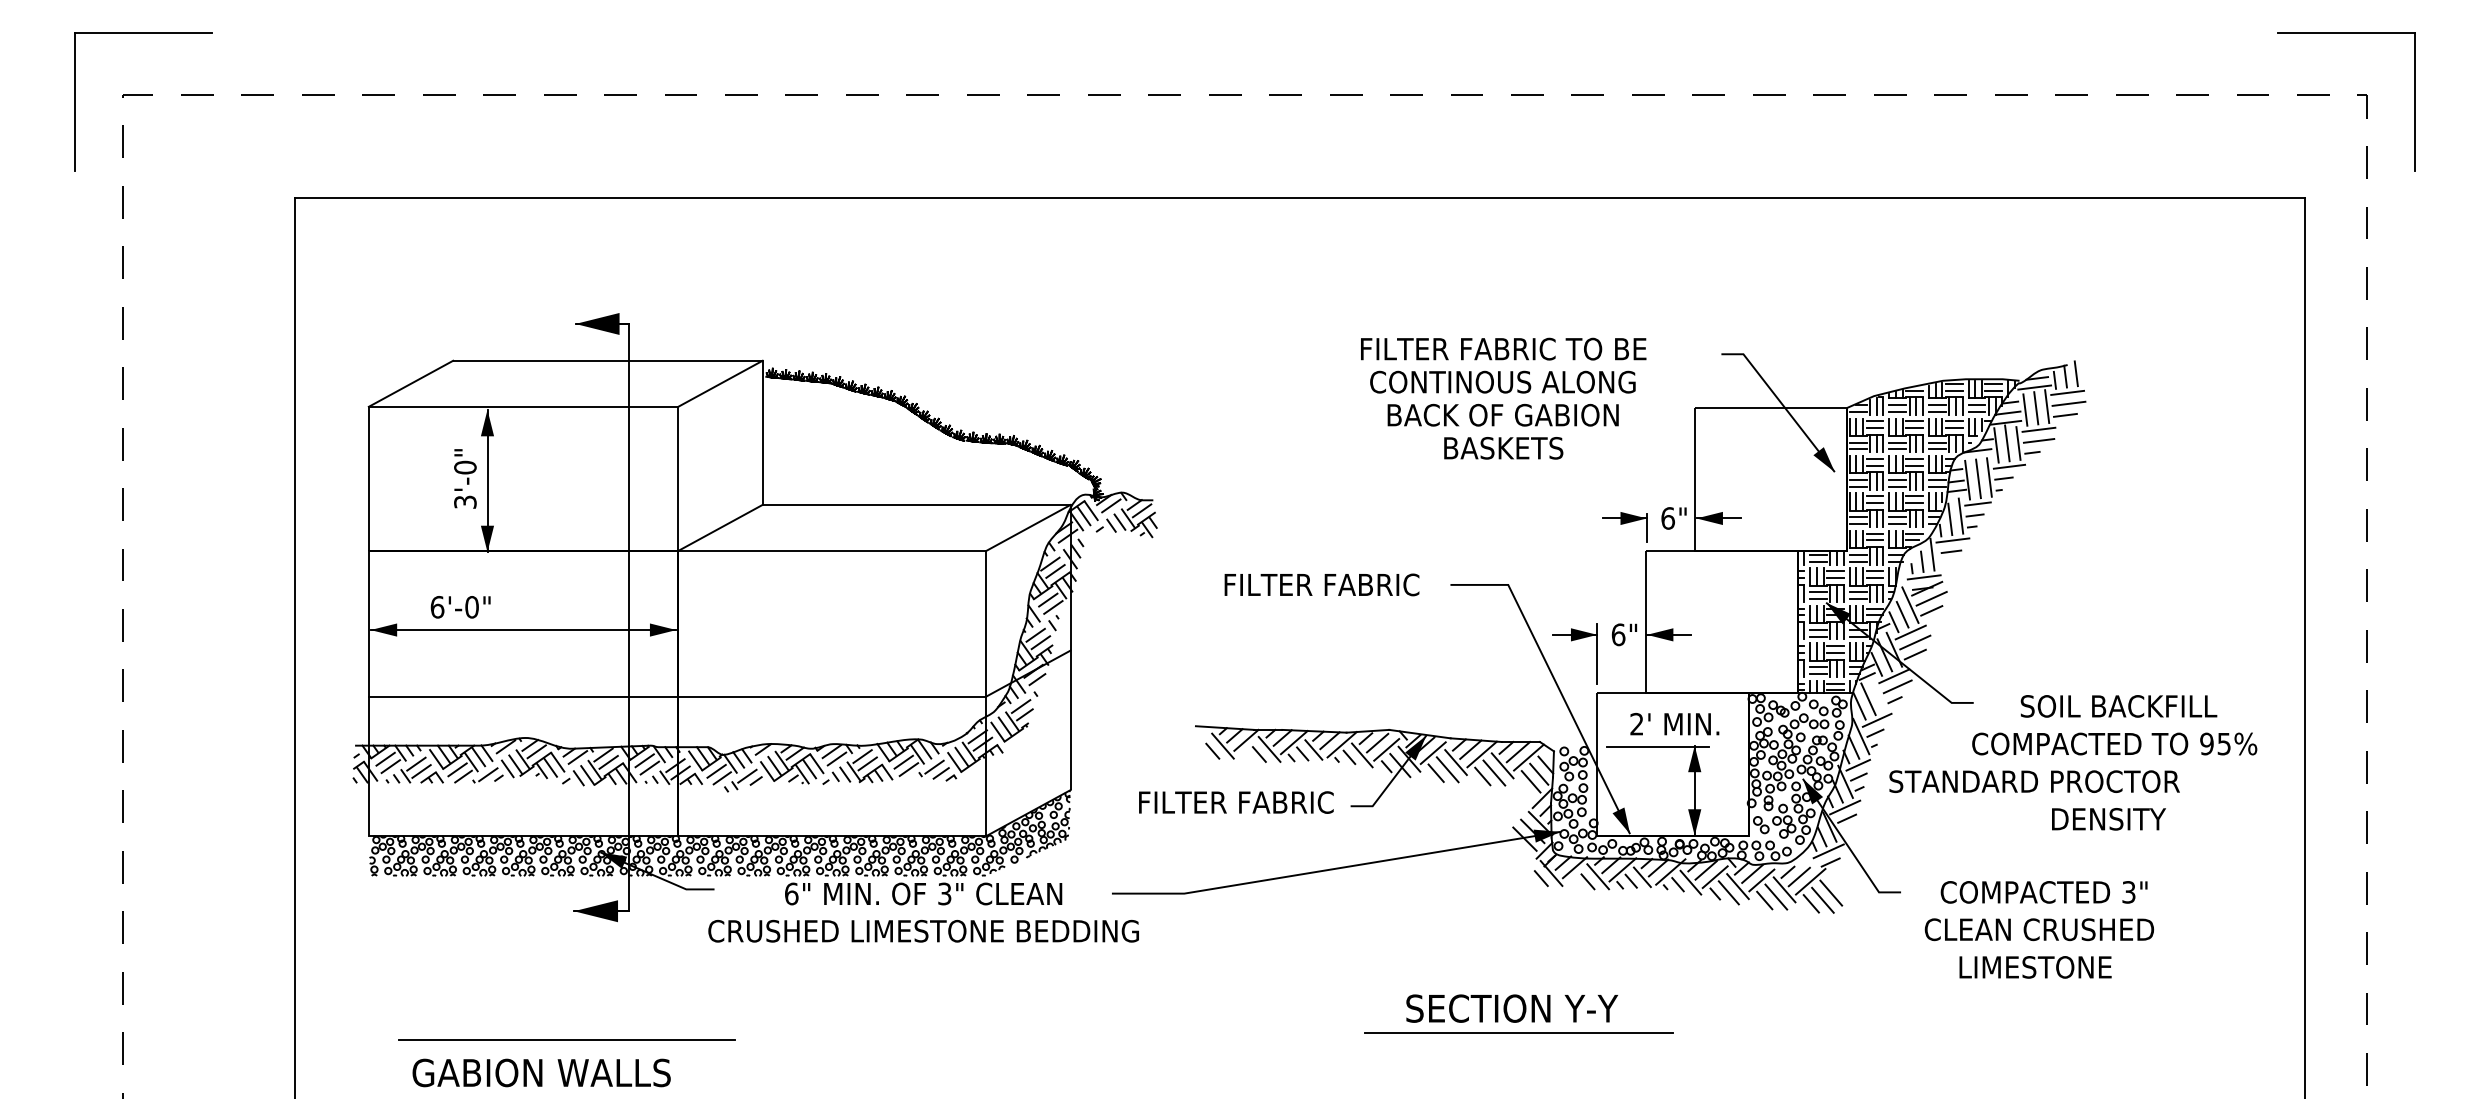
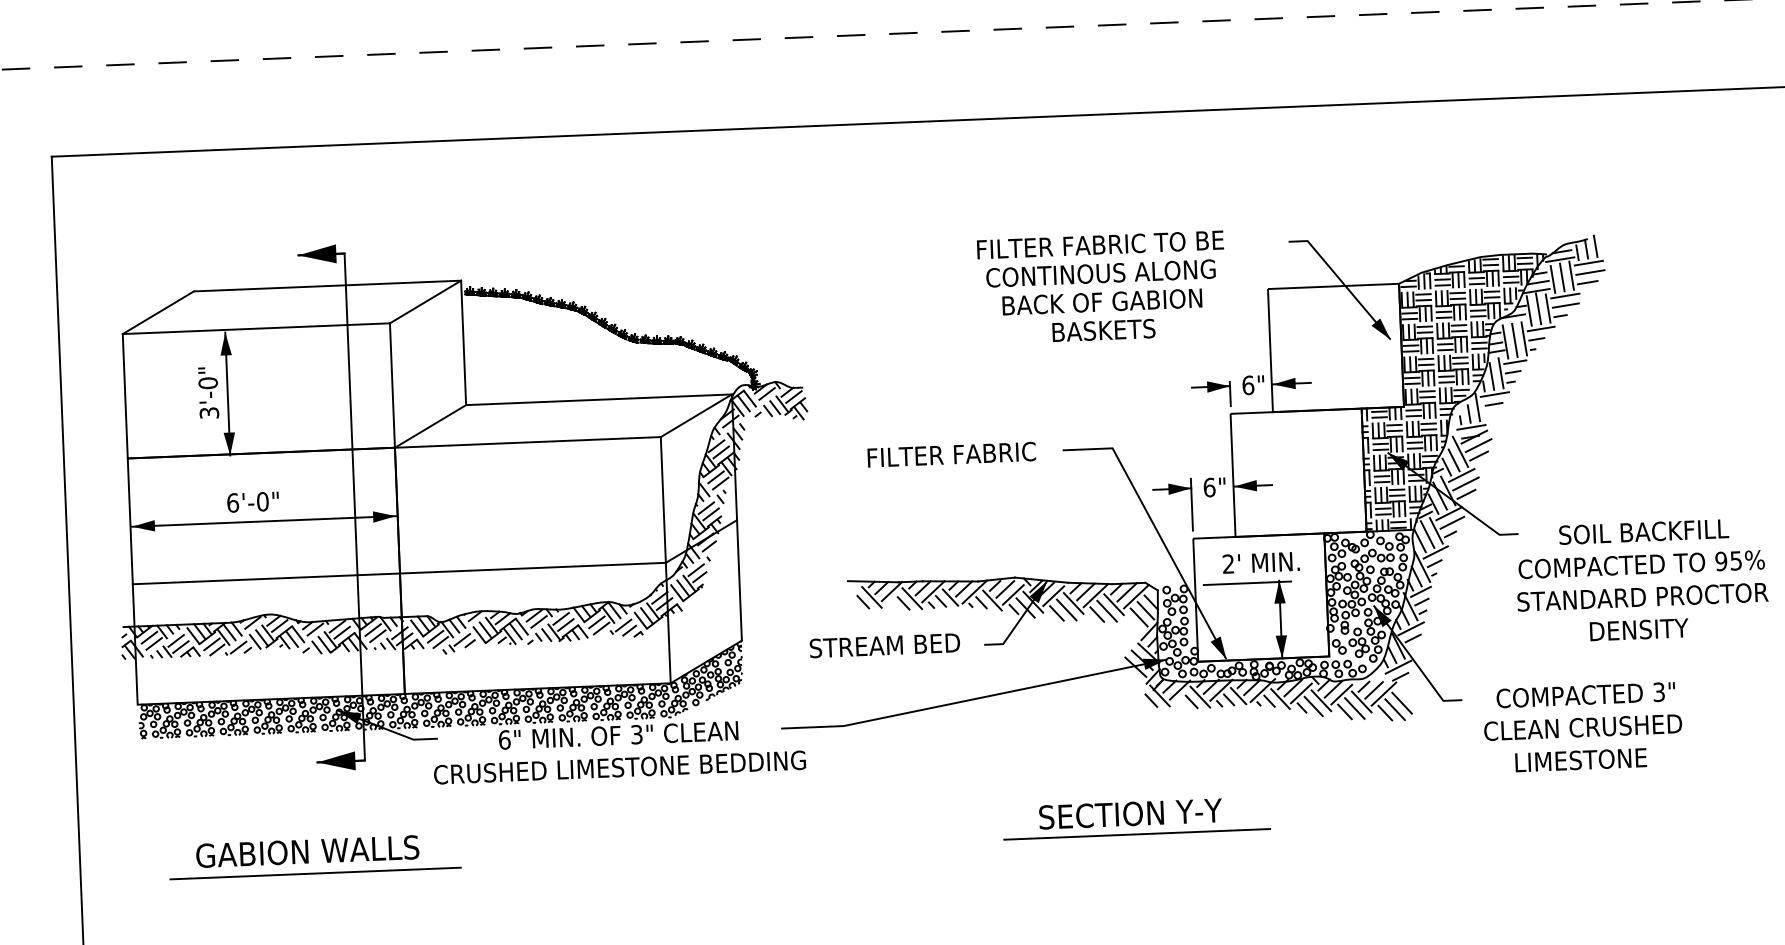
text: (460, 607) -> (252, 502), moved
line: (1878, 695) -> (1436, 530), added
text: (2034, 781) -> (1642, 597), moved
text: (1236, 802) -> (885, 645), FILTER FABRIC -> STREAM BED
text: (541, 1072) -> (307, 851), moved

